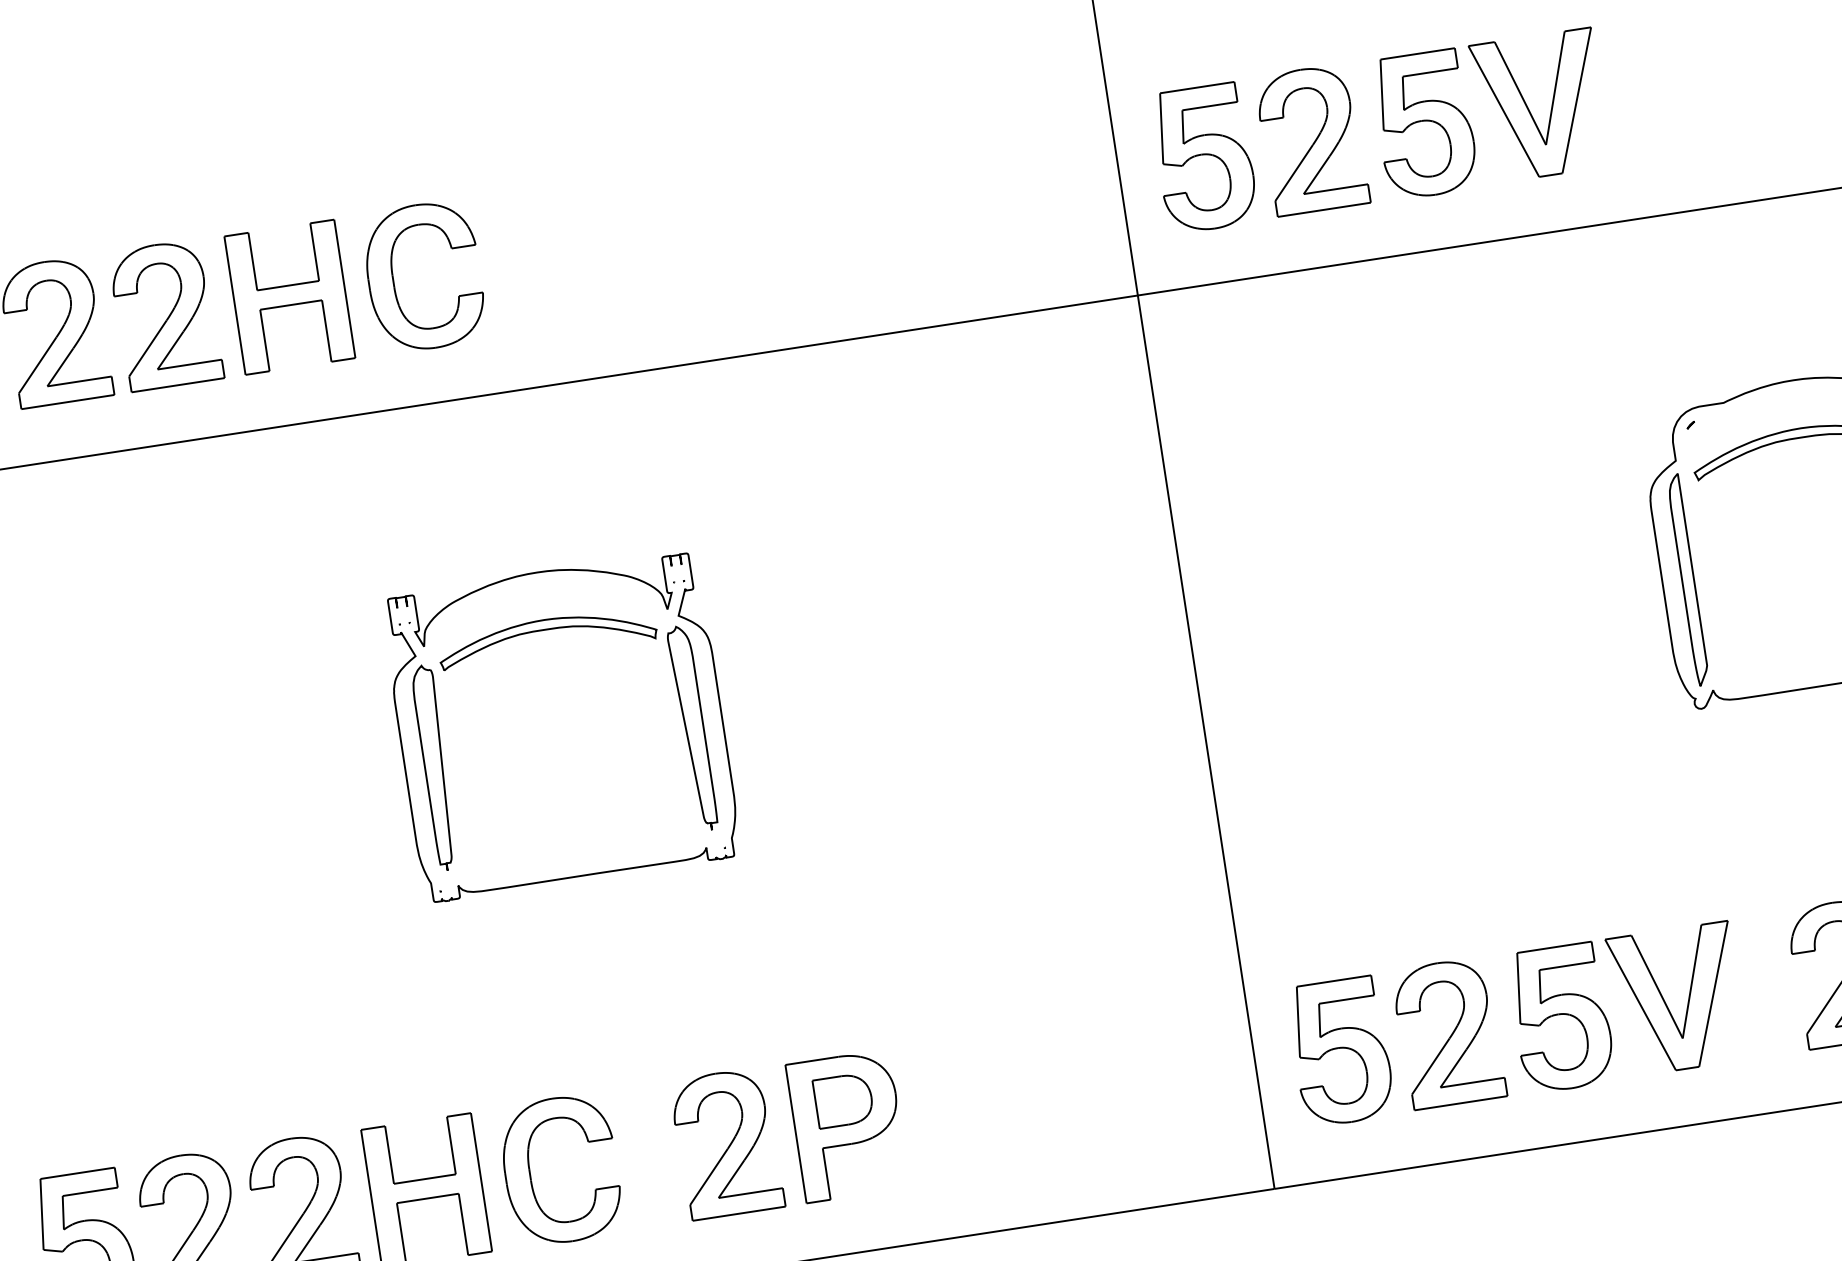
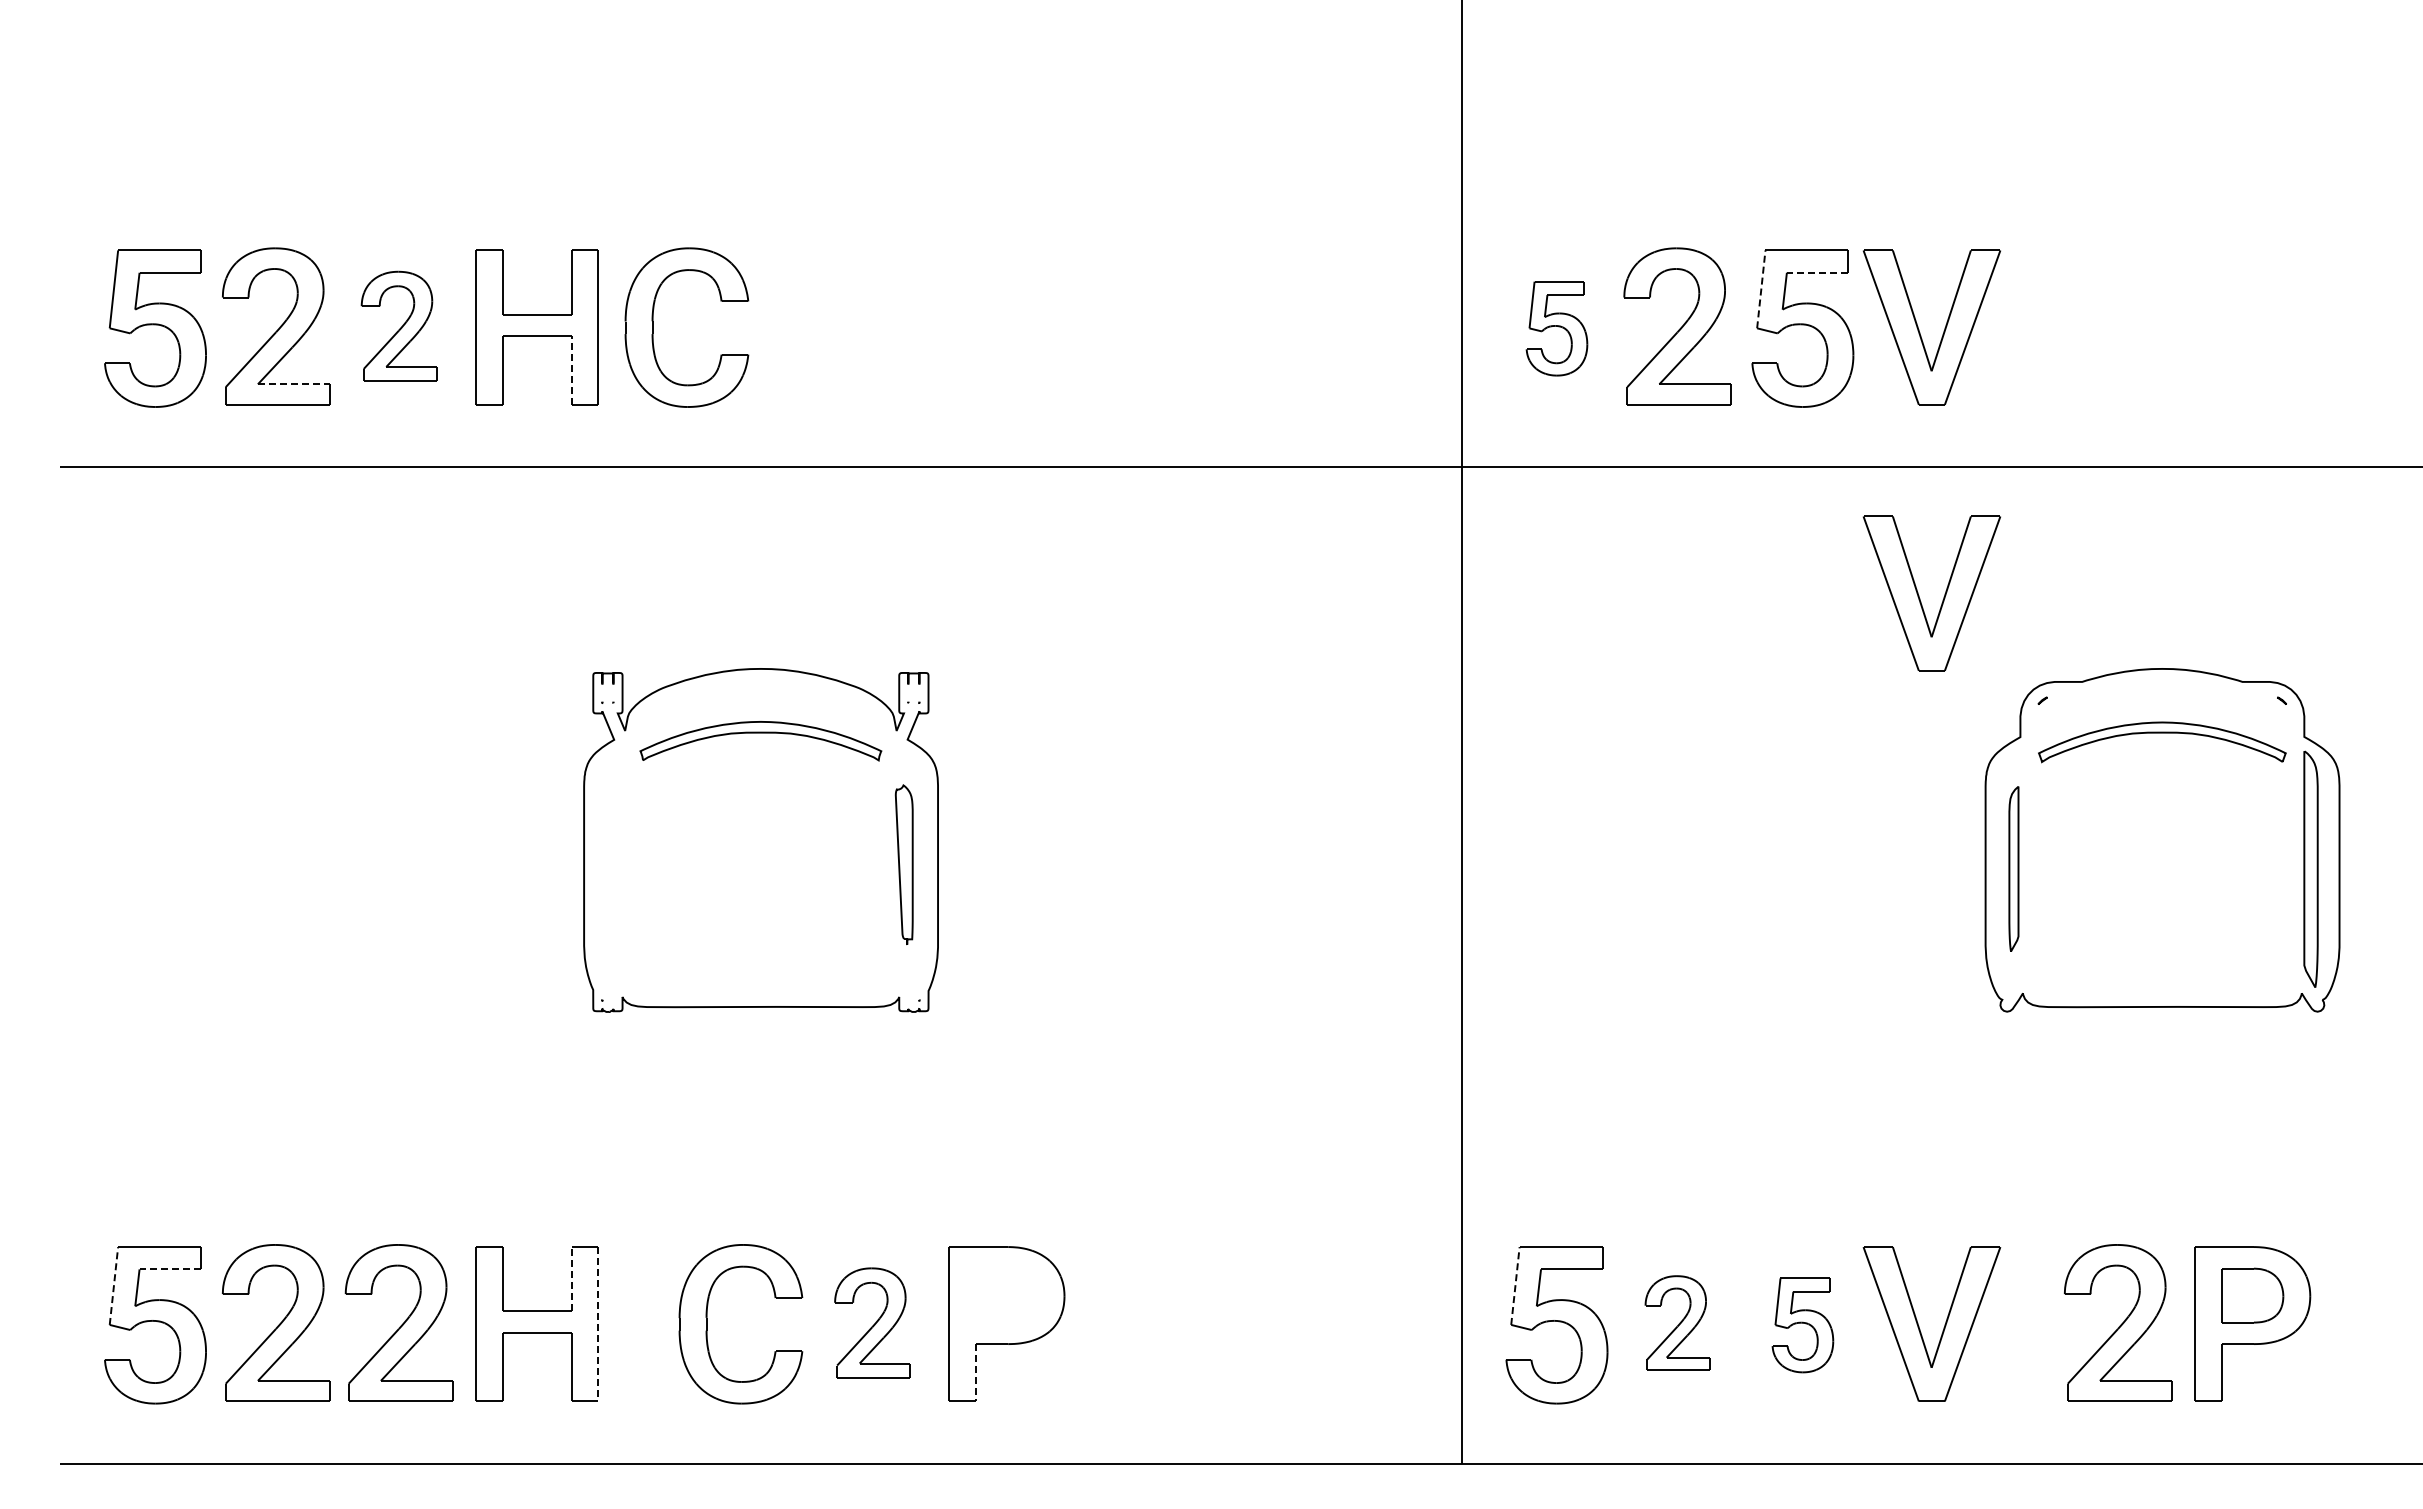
line: (1430, 72) -> (1817, 272), solid -> dashed
line: (1382, 94) -> (1761, 288), solid -> dashed
part: (1203, 158) -> (1556, 328), size x0.6
part: (165, 315) -> (398, 326), size x0.7
line: (326, 330) -> (571, 370), solid -> dashed
part: (1567, 350) -> (1920, 598), added
line: (79, 381) -> (293, 384), solid -> dashed
part: (1687, 579) -> (2013, 868), size x0.7
part: (692, 728) -> (904, 864), size x0.7
part: (435, 767) -> (617, 864), removed
part: (1561, 1018) -> (1802, 1325), size x0.6
line: (1298, 1021) -> (1515, 1285), solid -> dashed
part: (1448, 1032) -> (1677, 1322), size x0.6
part: (843, 1100) -> (1006, 1295), removed
part: (727, 1143) -> (872, 1322), size x0.7
line: (451, 1144) -> (571, 1278), solid -> dashed
line: (826, 1173) -> (975, 1372), solid -> dashed
part: (531, 1174) -> (707, 1324), moved
line: (481, 1182) -> (598, 1324), solid -> dashed
line: (90, 1191) -> (170, 1269), solid -> dashed
line: (41, 1214) -> (113, 1285), solid -> dashed

